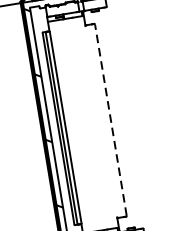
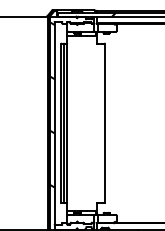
line: (110, 119) -> (104, 122), dashed -> solid

